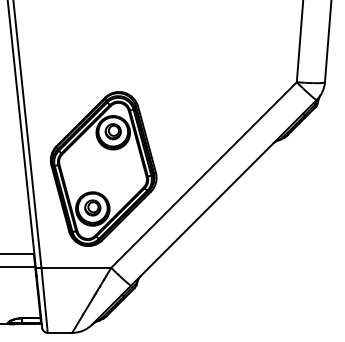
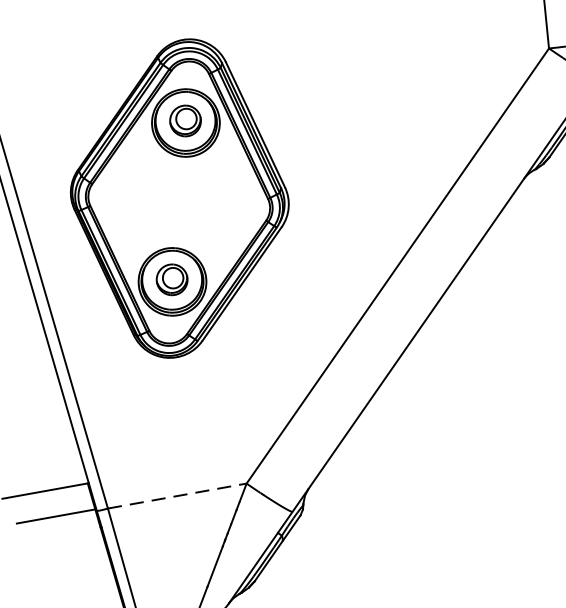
part: (103, 168) -> (179, 197), moved
line: (76, 267) -> (177, 495), solid -> dashed

